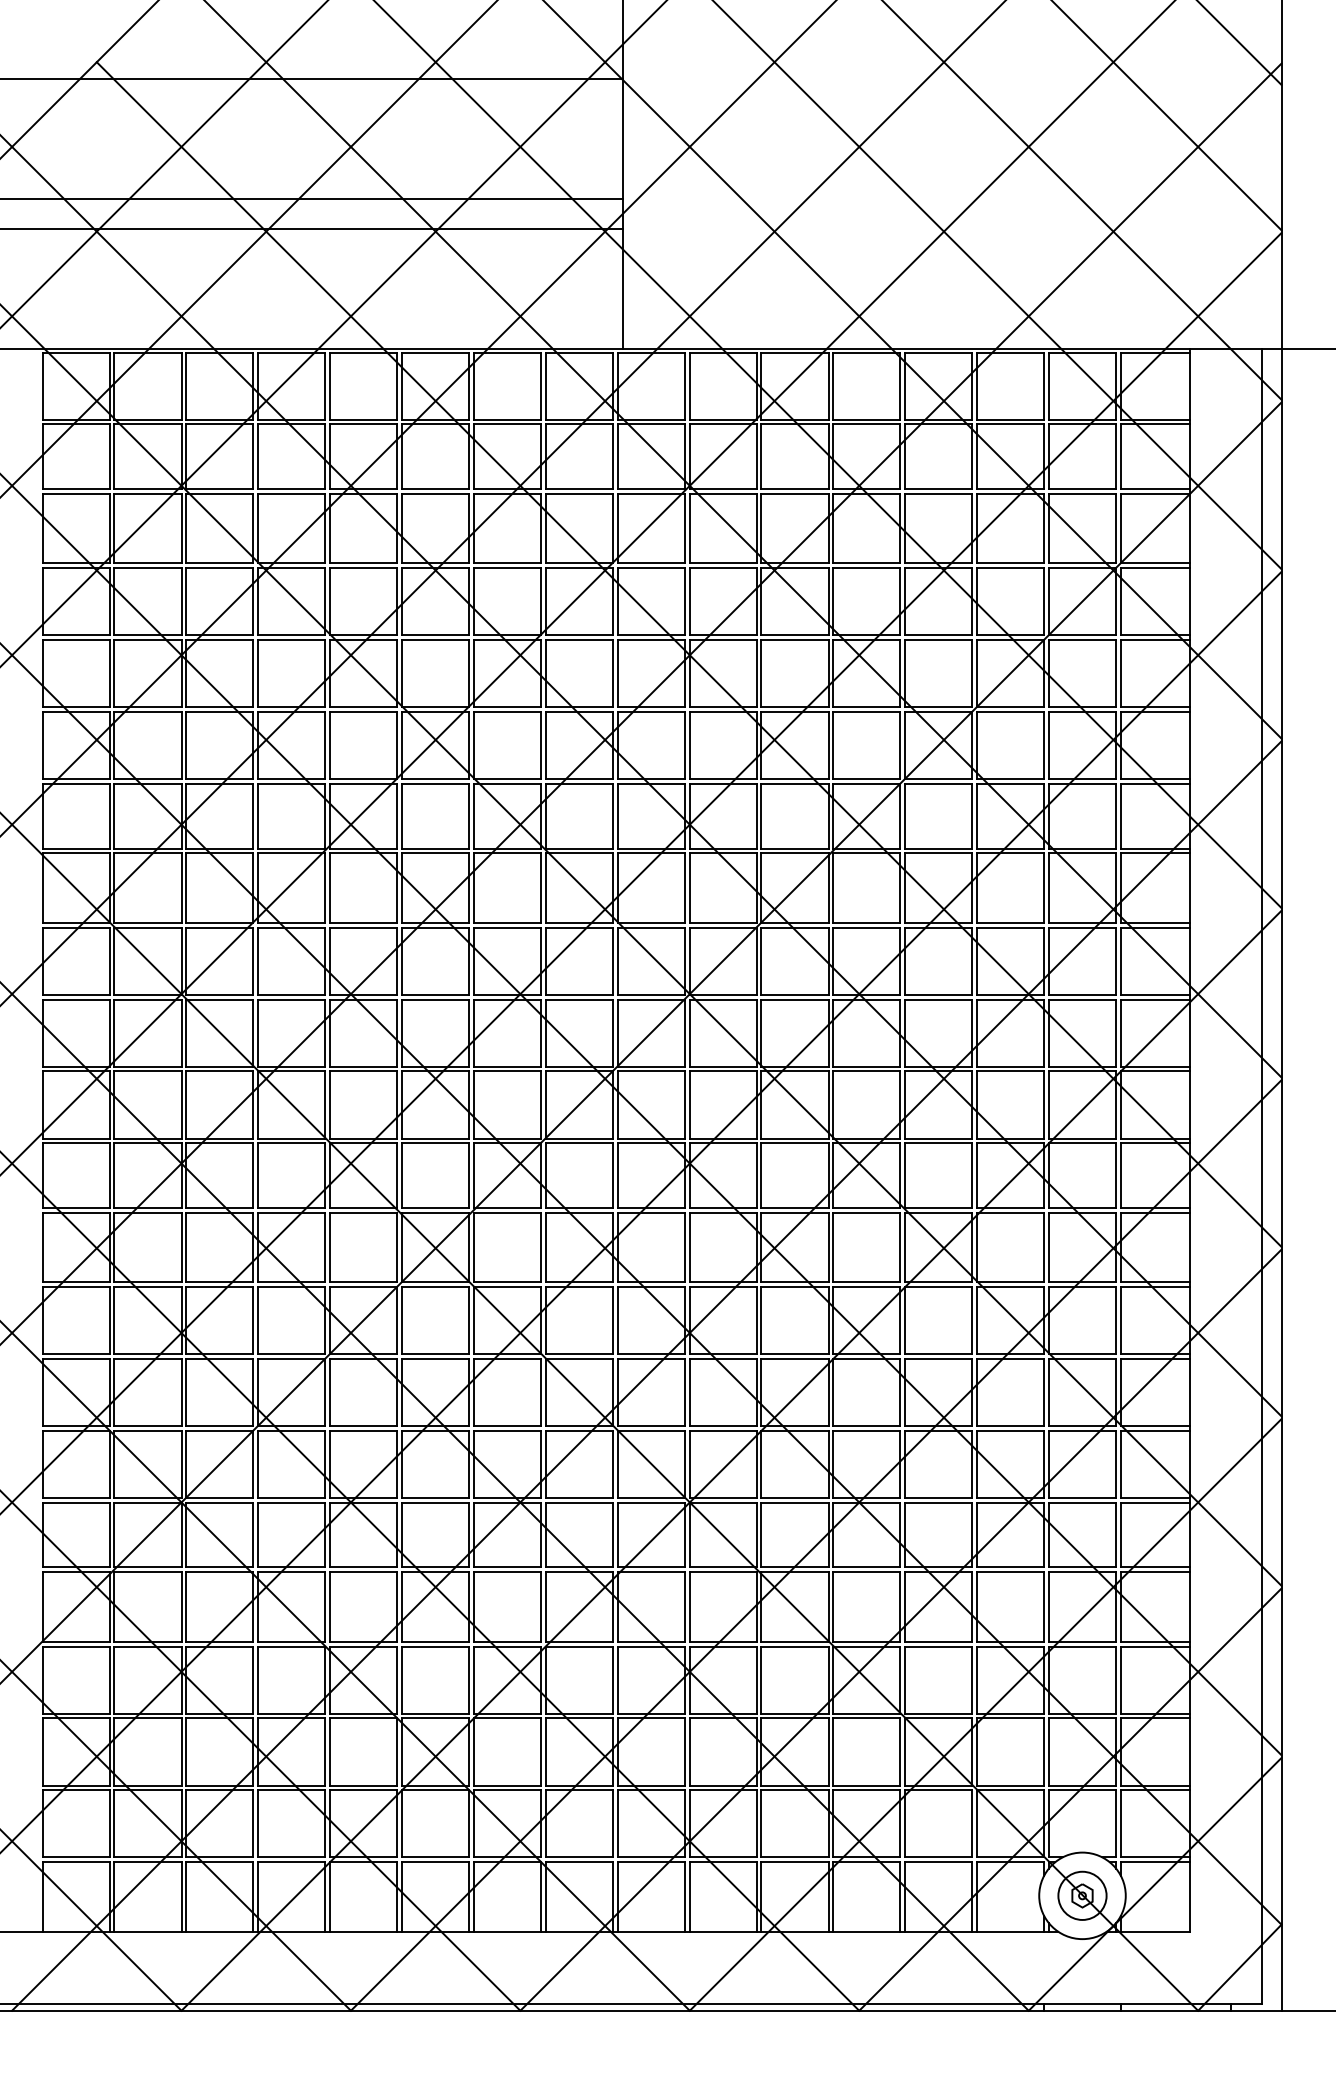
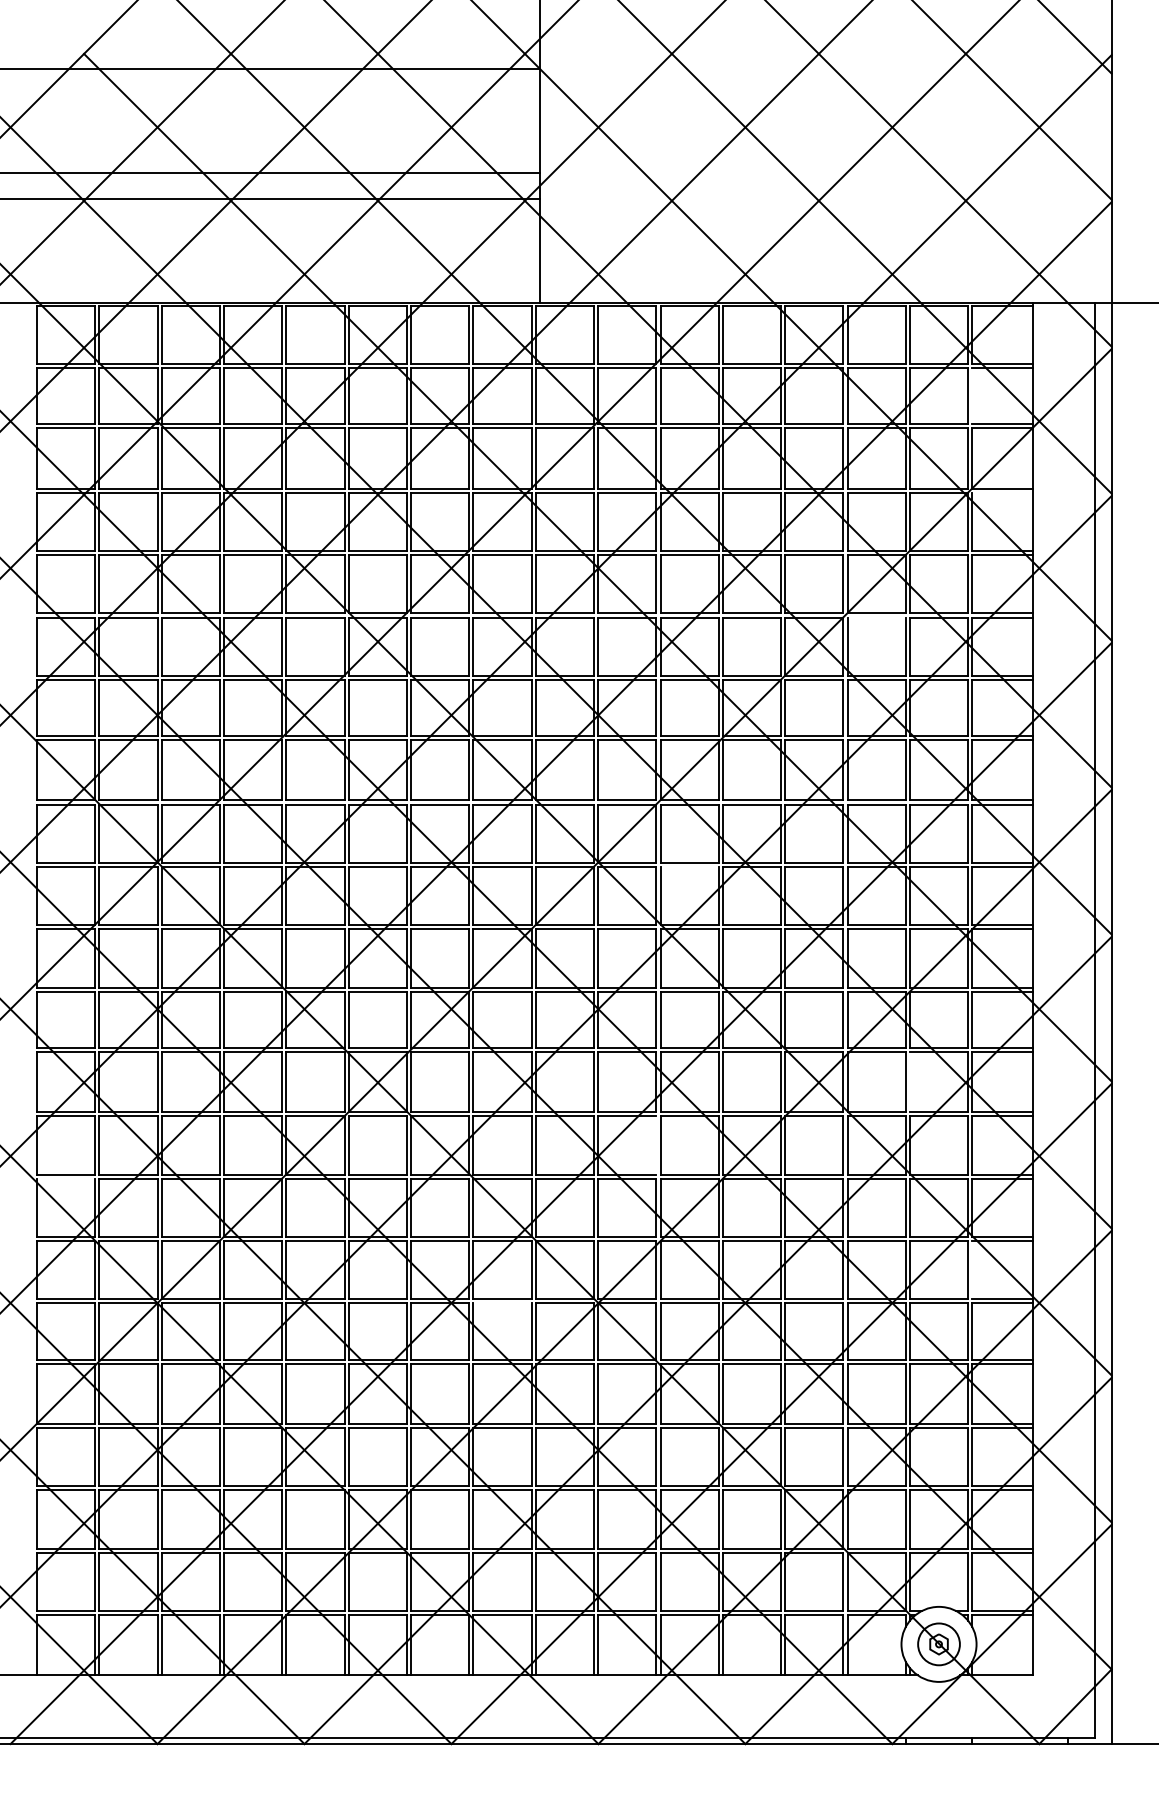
line: (1121, 457) -> (972, 396), removed
line: (1155, 567) -> (1002, 492), removed
line: (1010, 711) -> (876, 617), removed
line: (794, 999) -> (689, 866), removed
line: (1048, 1246) -> (909, 1081), removed
line: (756, 1320) -> (656, 1145), removed
line: (75, 1358) -> (65, 1178), removed
line: (1121, 1464) -> (972, 1270), removed
line: (579, 1502) -> (502, 1303), removed

